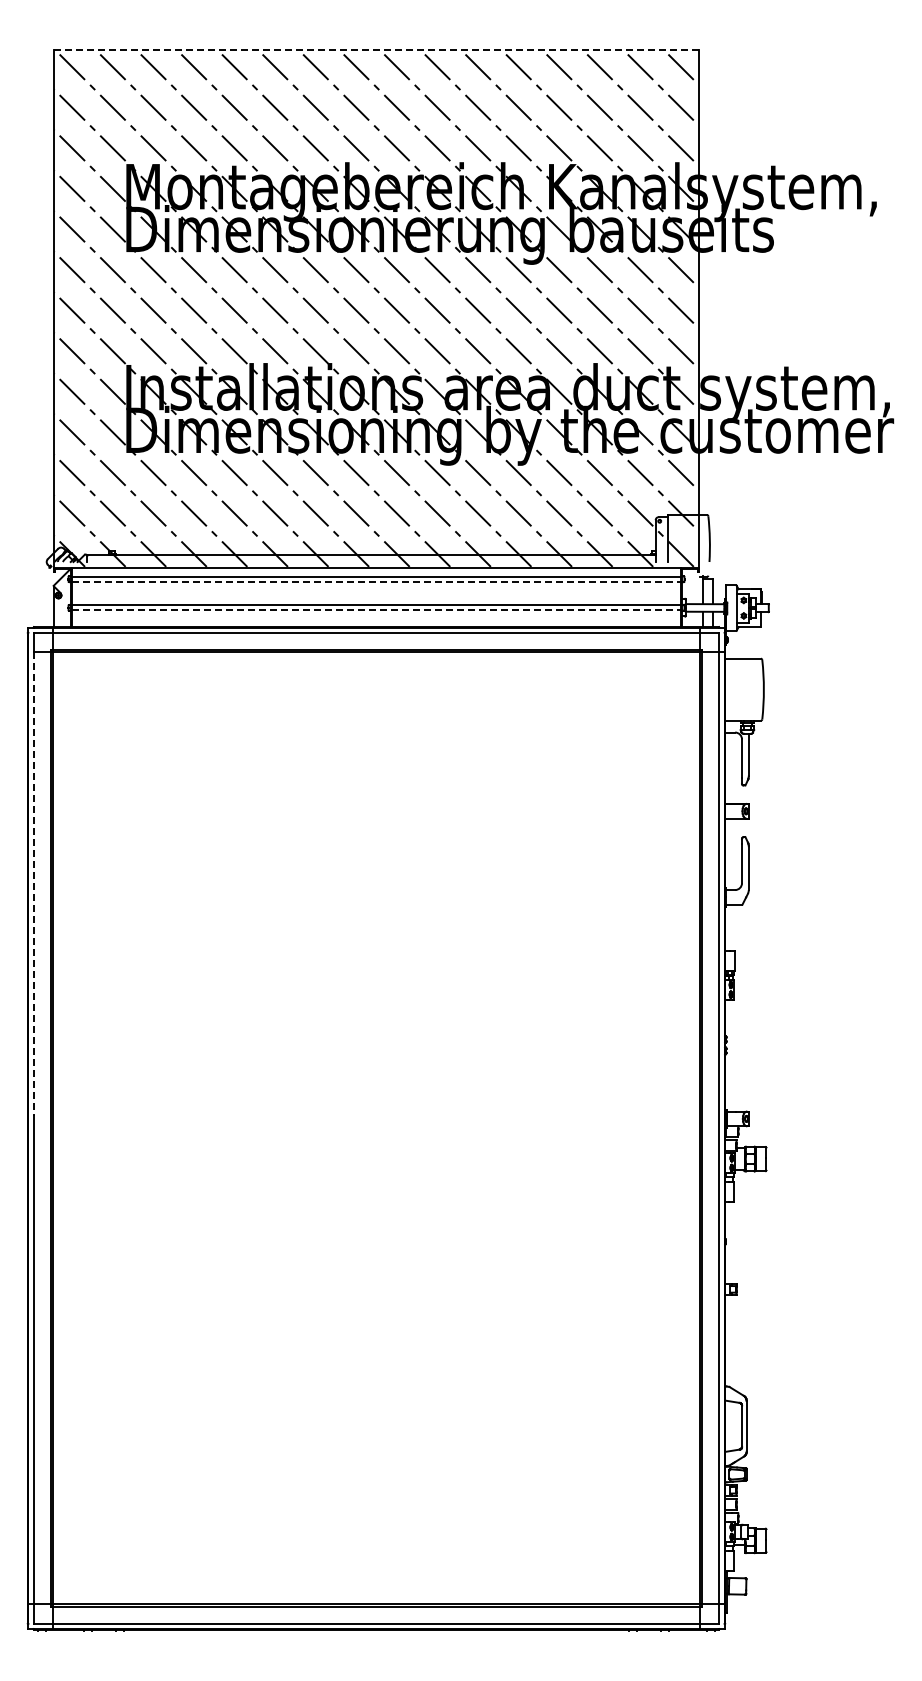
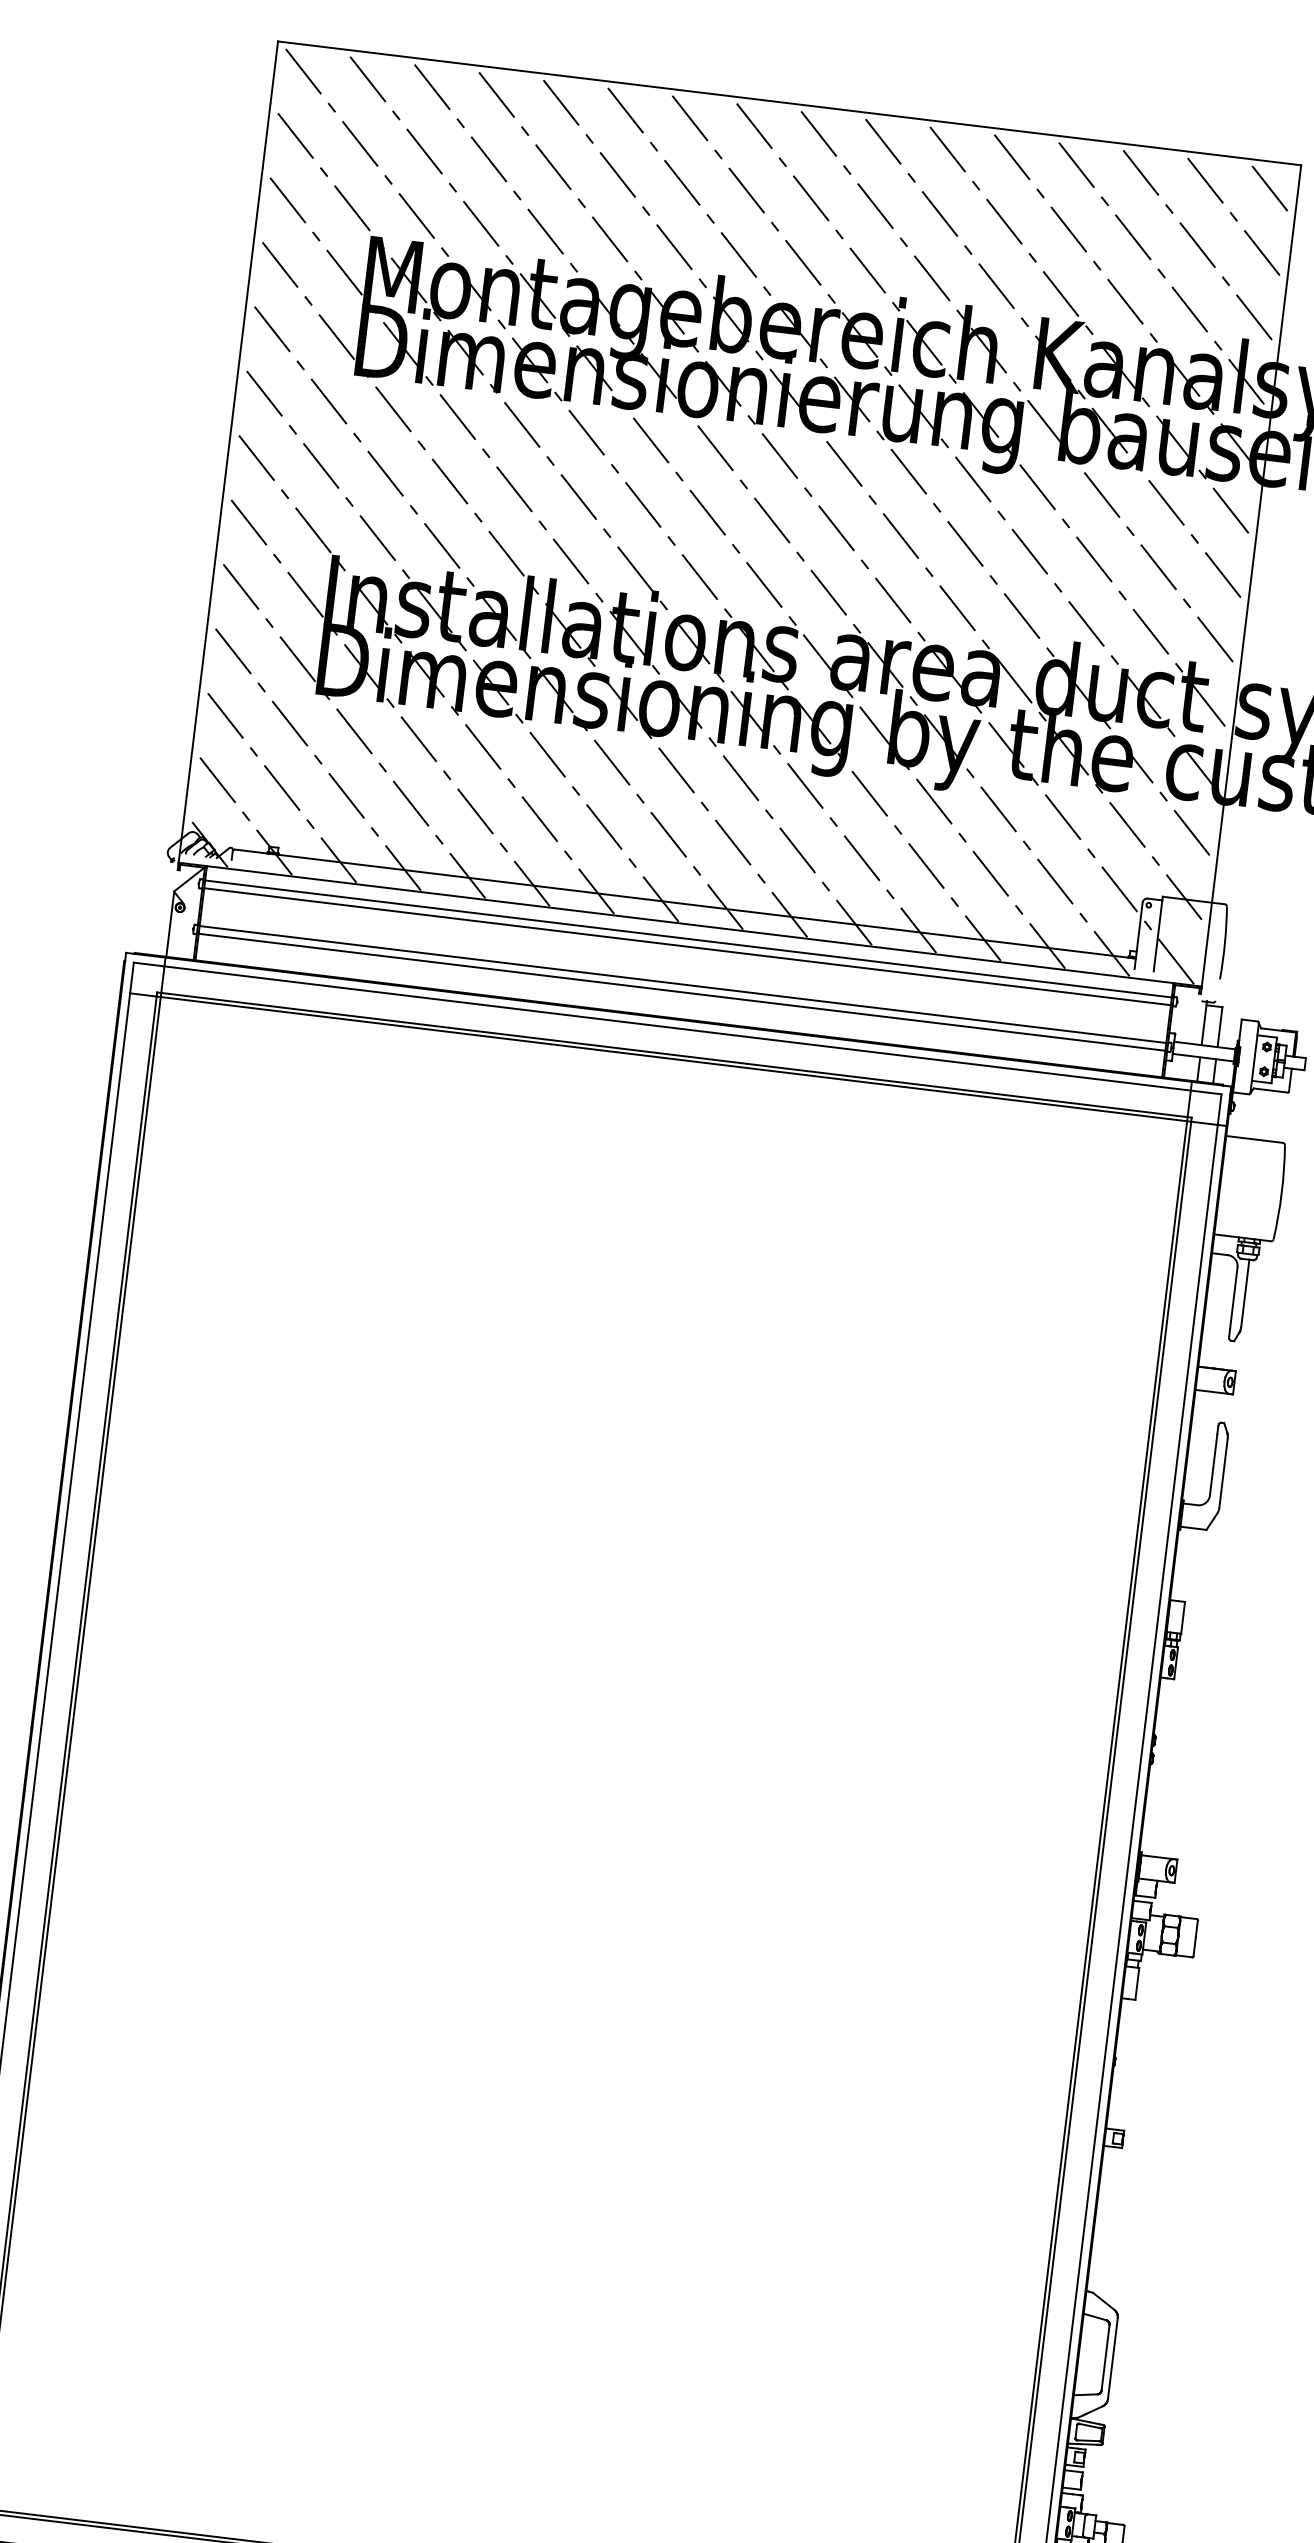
line: (376, 50) -> (789, 103), dashed -> solid
line: (377, 581) -> (689, 946), dashed -> solid
line: (377, 610) -> (683, 992), dashed -> solid
line: (33, 884) -> (84, 1361), dashed -> solid

